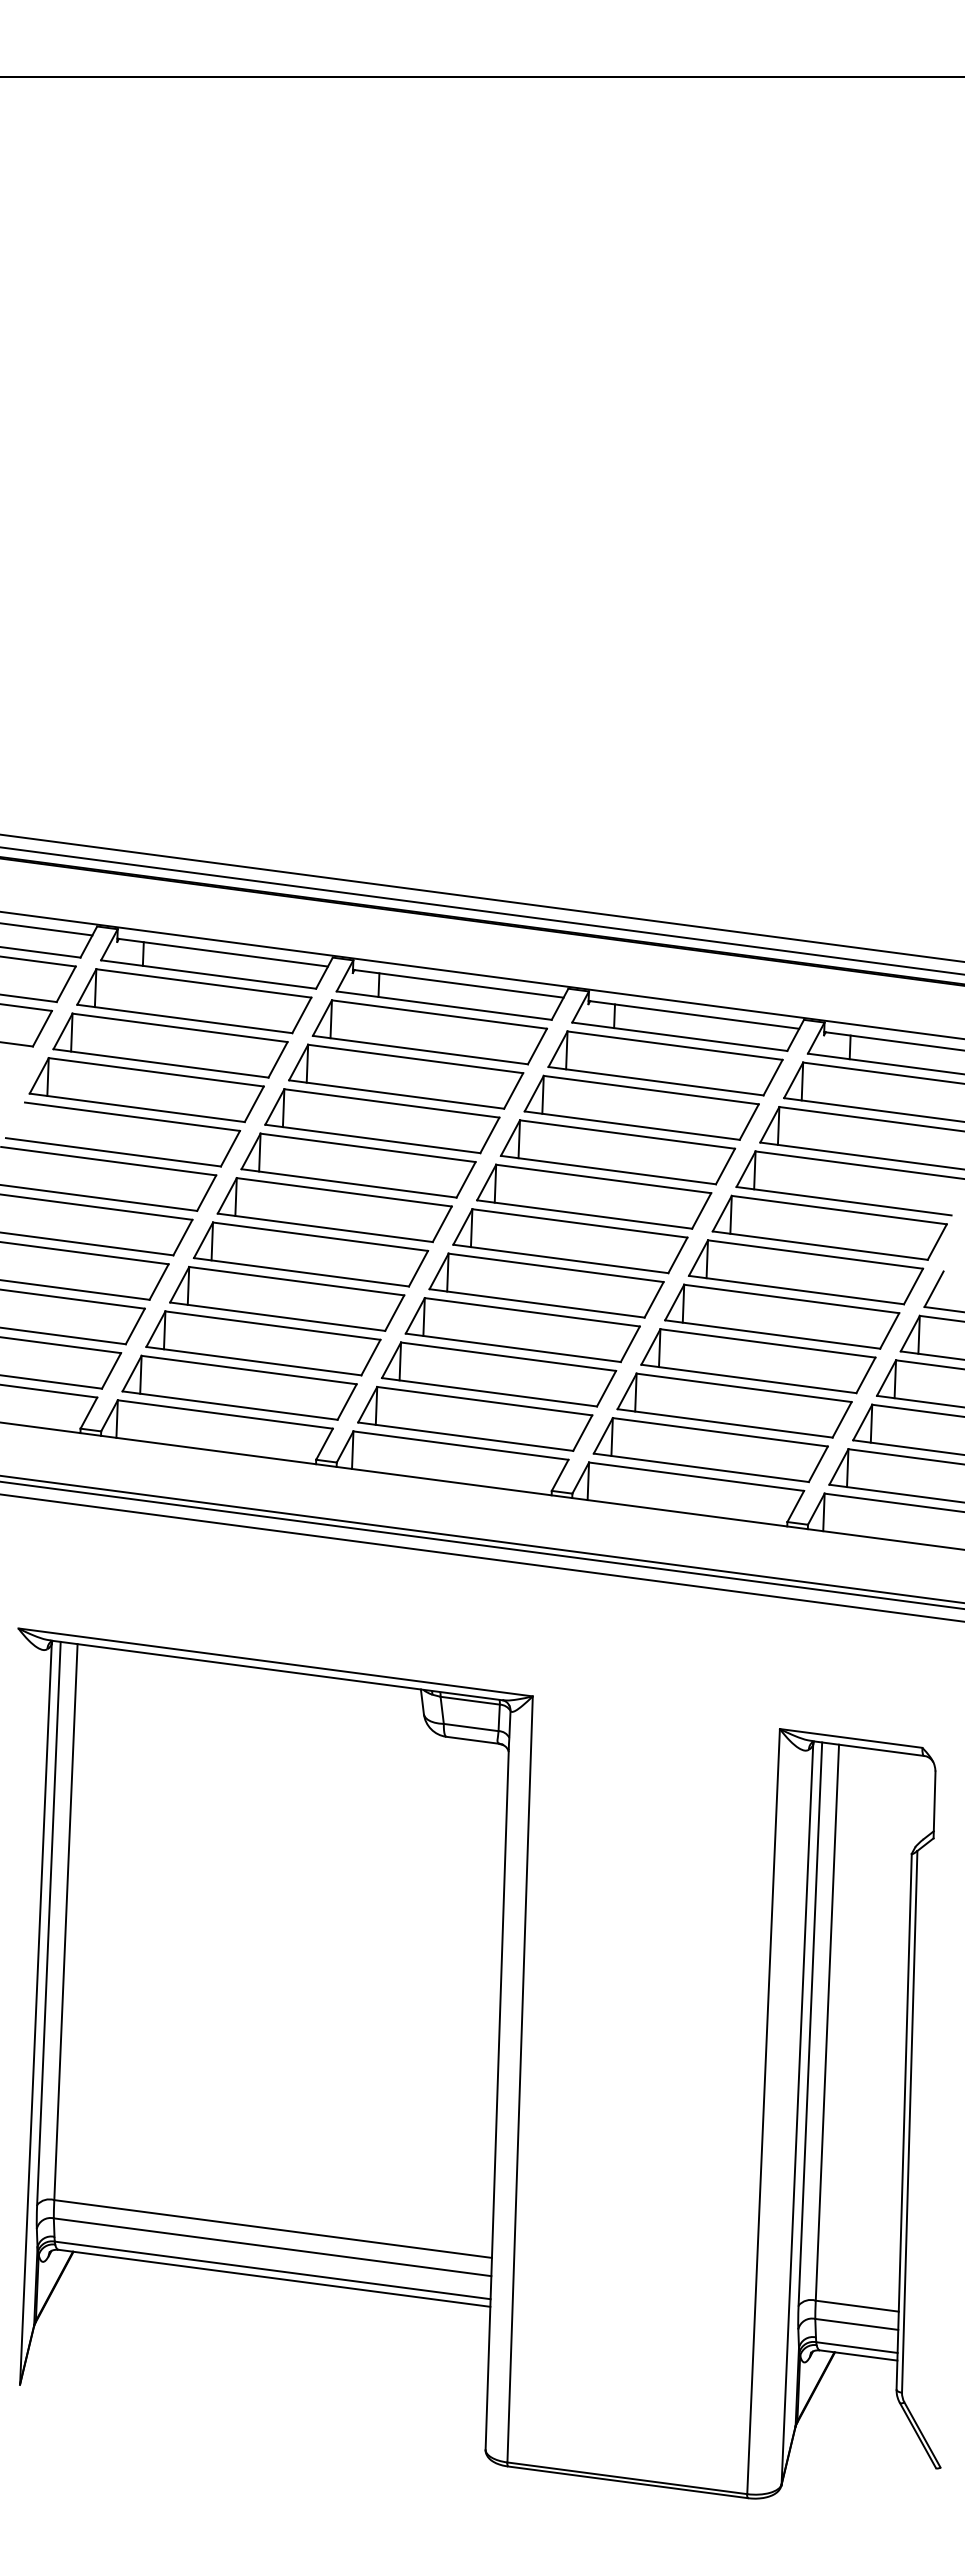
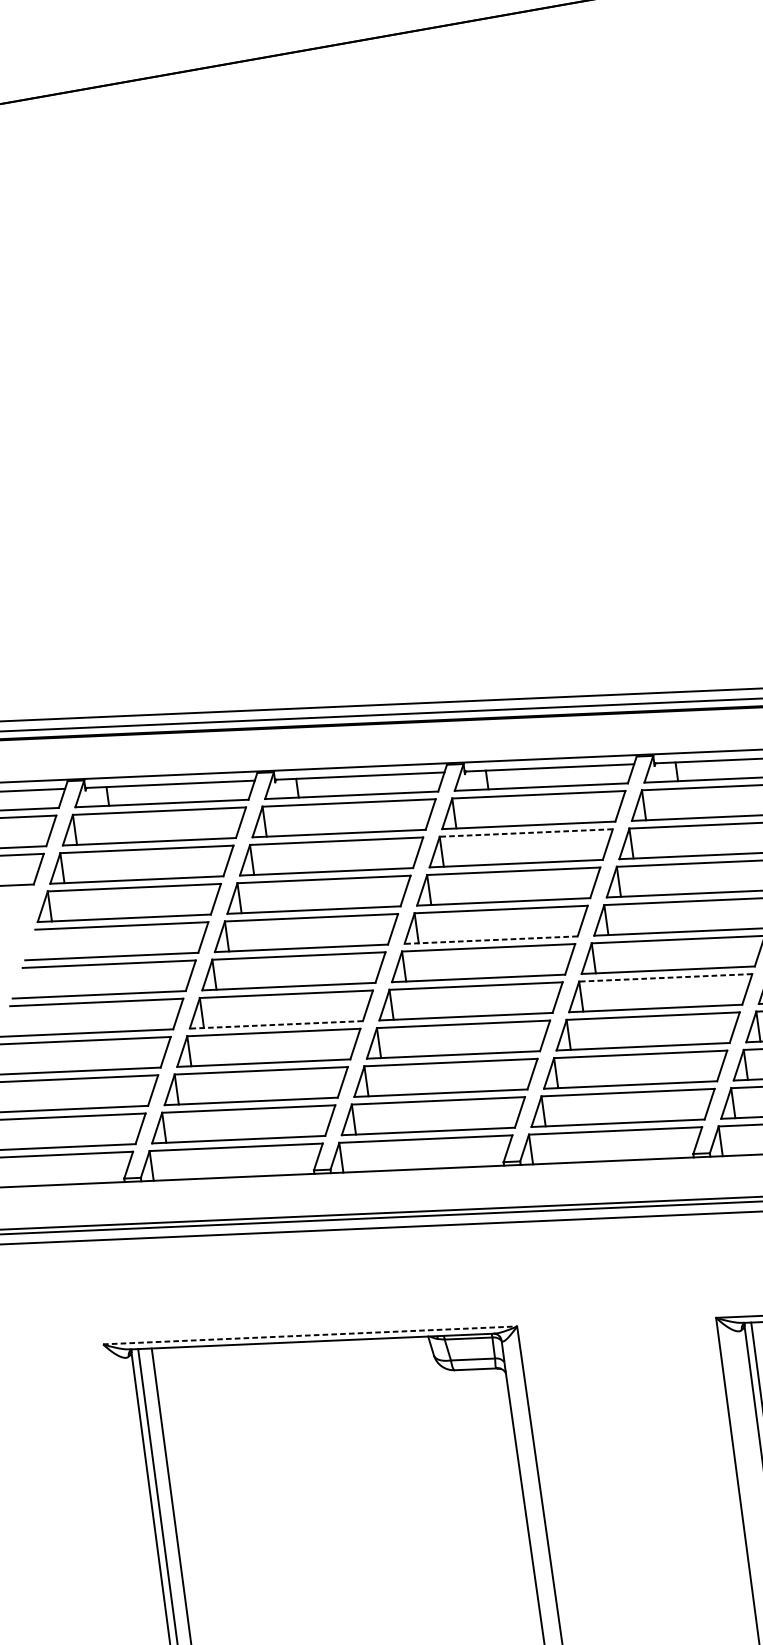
line: (650, 1090) -> (525, 833), solid -> dashed
line: (584, 1214) -> (491, 940), solid -> dashed
line: (300, 1272) -> (275, 1025), solid -> dashed
line: (791, 1298) -> (665, 977), solid -> dashed
line: (276, 1662) -> (310, 1335), solid -> dashed

